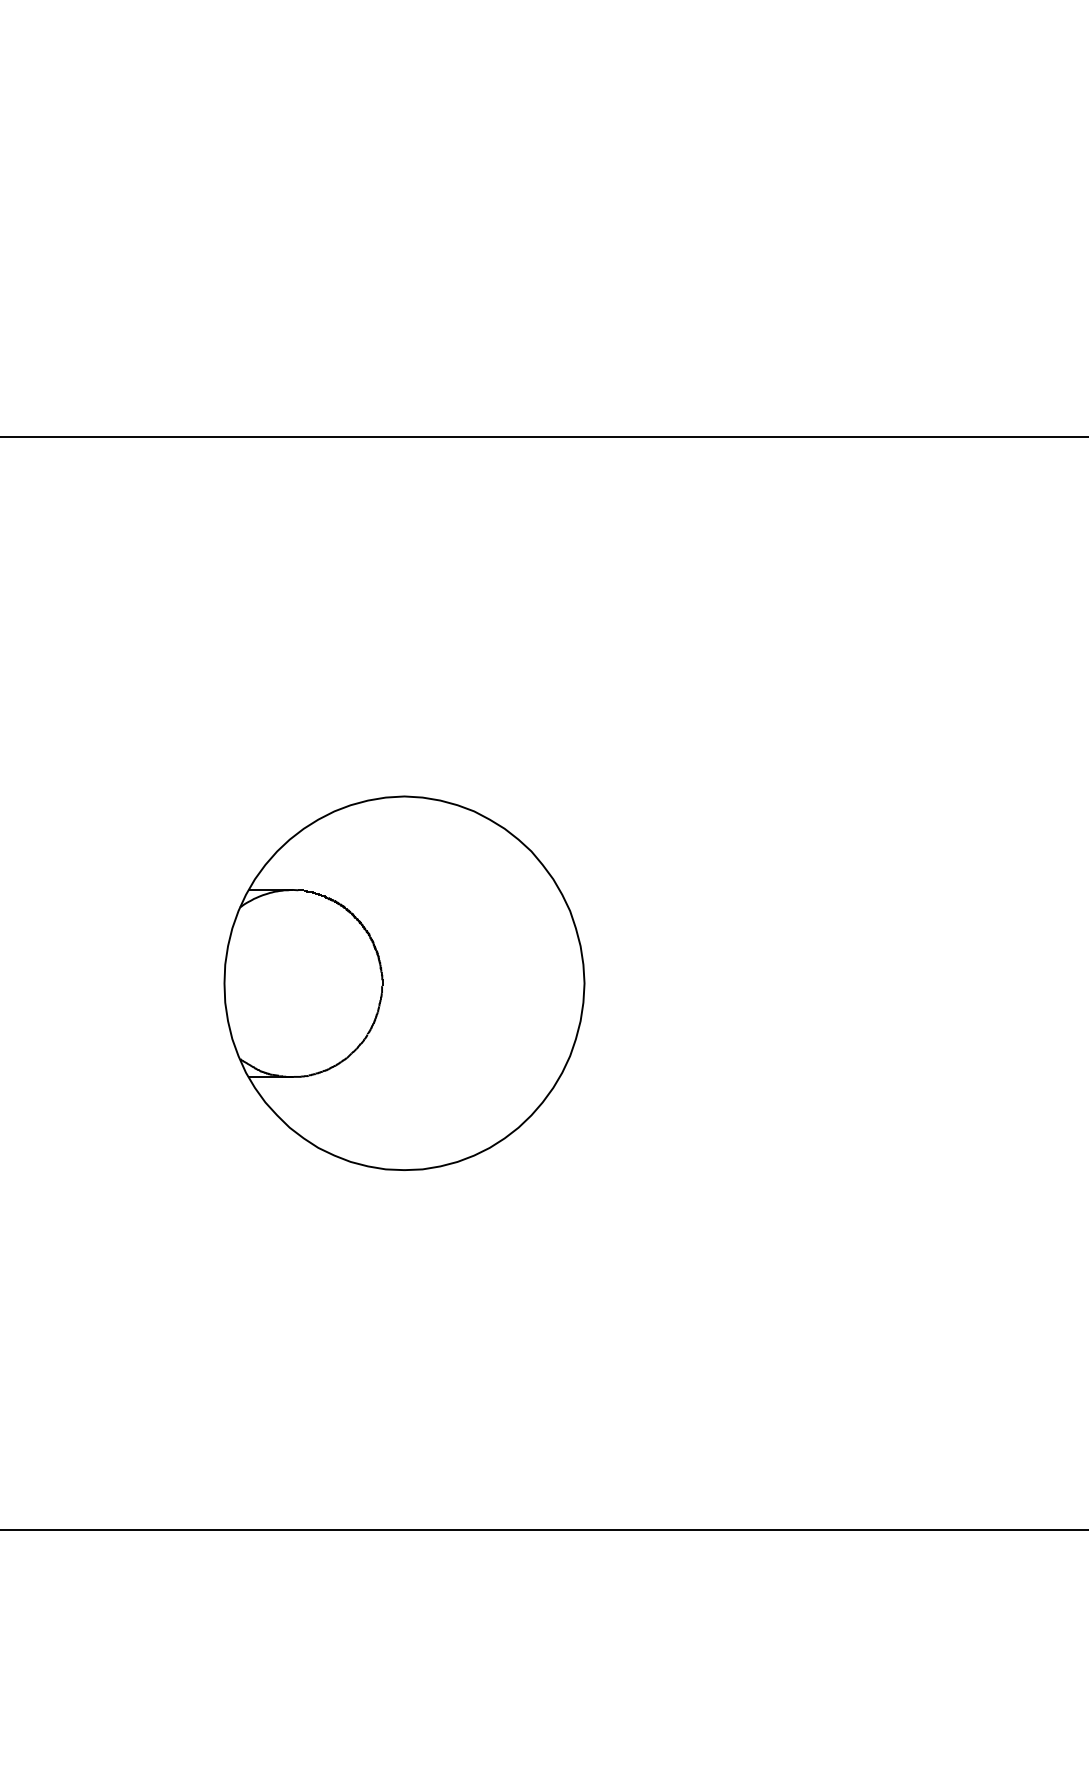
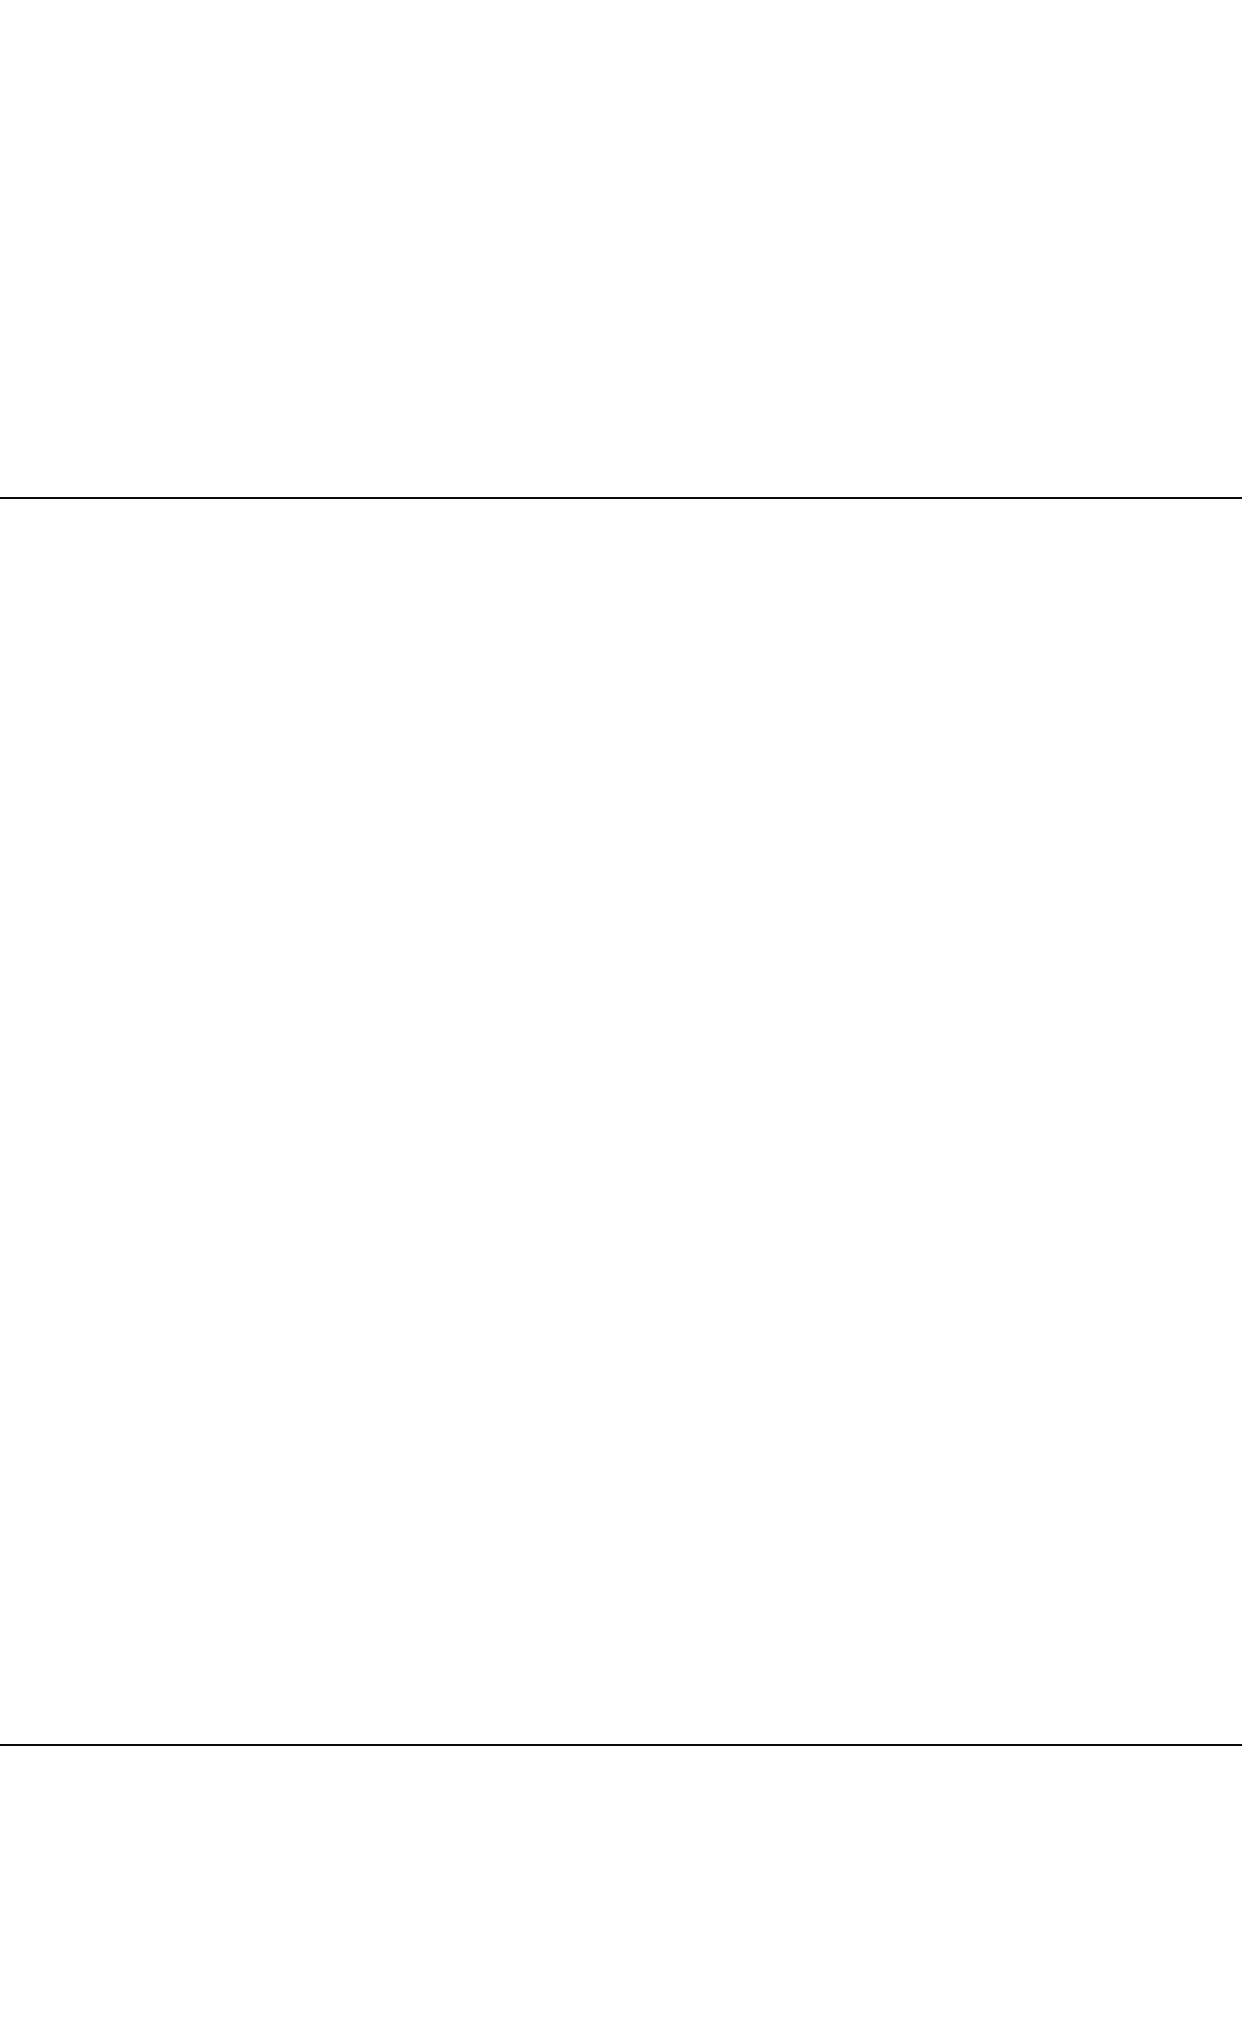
part: (404, 982) -> (461, 1120), removed

